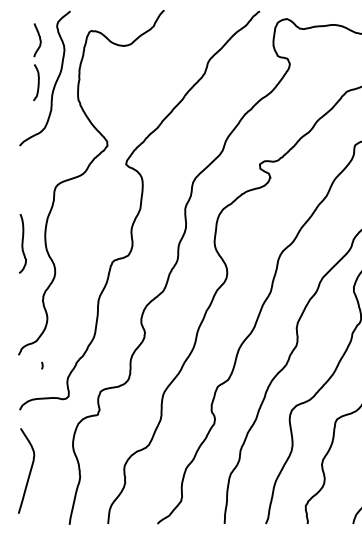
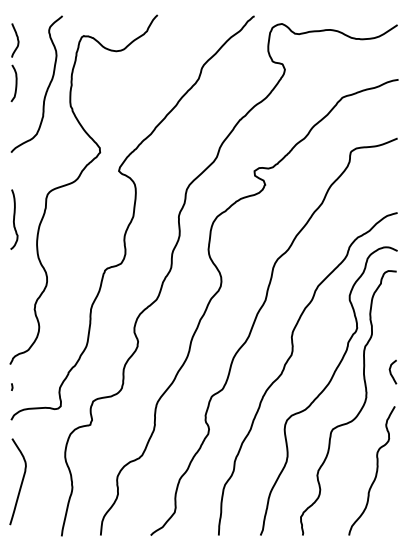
part: (36, 62) -> (14, 62), moved
curve: (22, 243) -> (14, 219), moved
line: (42, 365) -> (12, 386), moved

